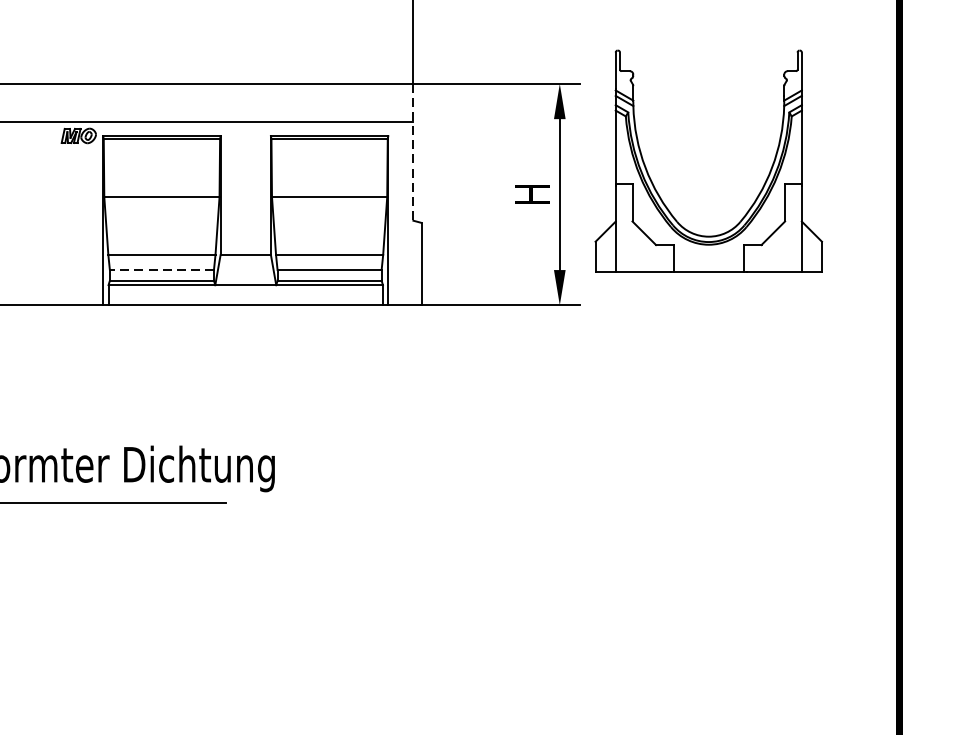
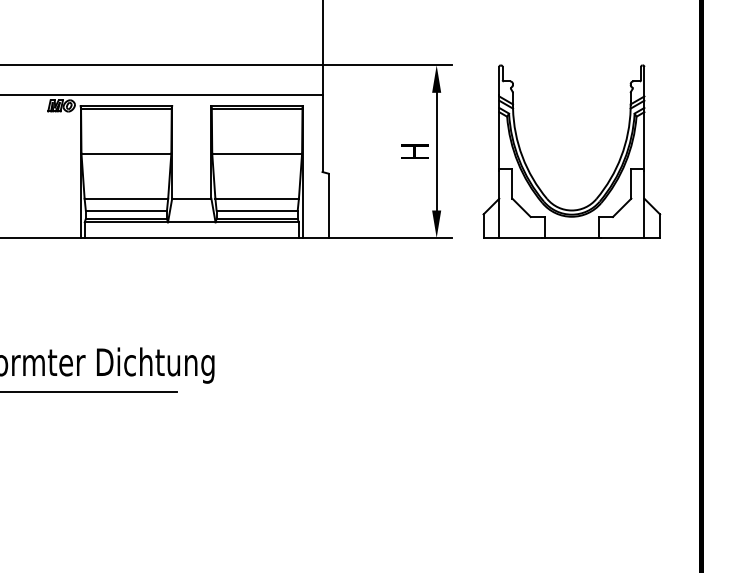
line: (413, 153) -> (322, 119), dashed -> solid
part: (655, 186) -> (530, 171), moved
line: (162, 270) -> (126, 210), dashed -> solid

